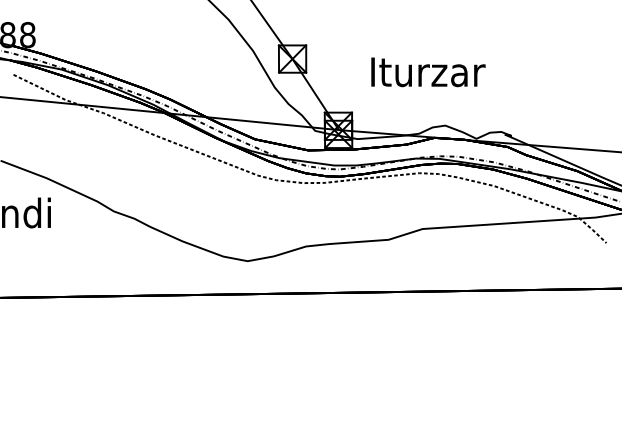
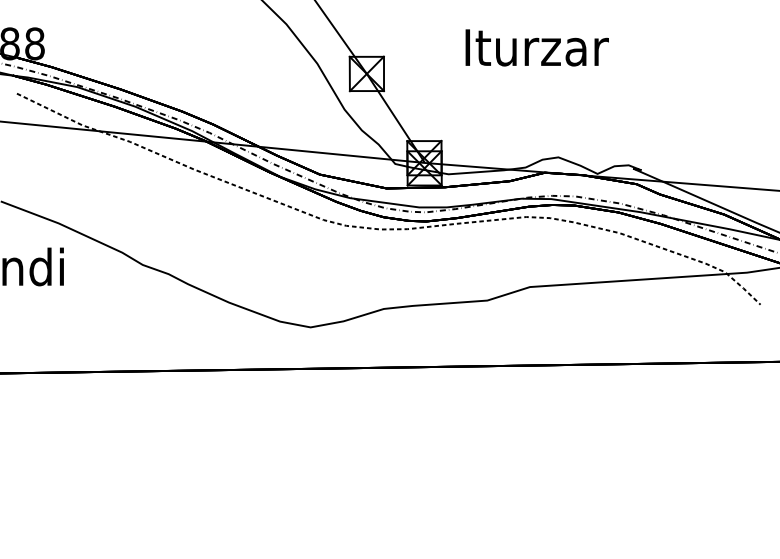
text: (428, 72) -> (537, 48), moved

